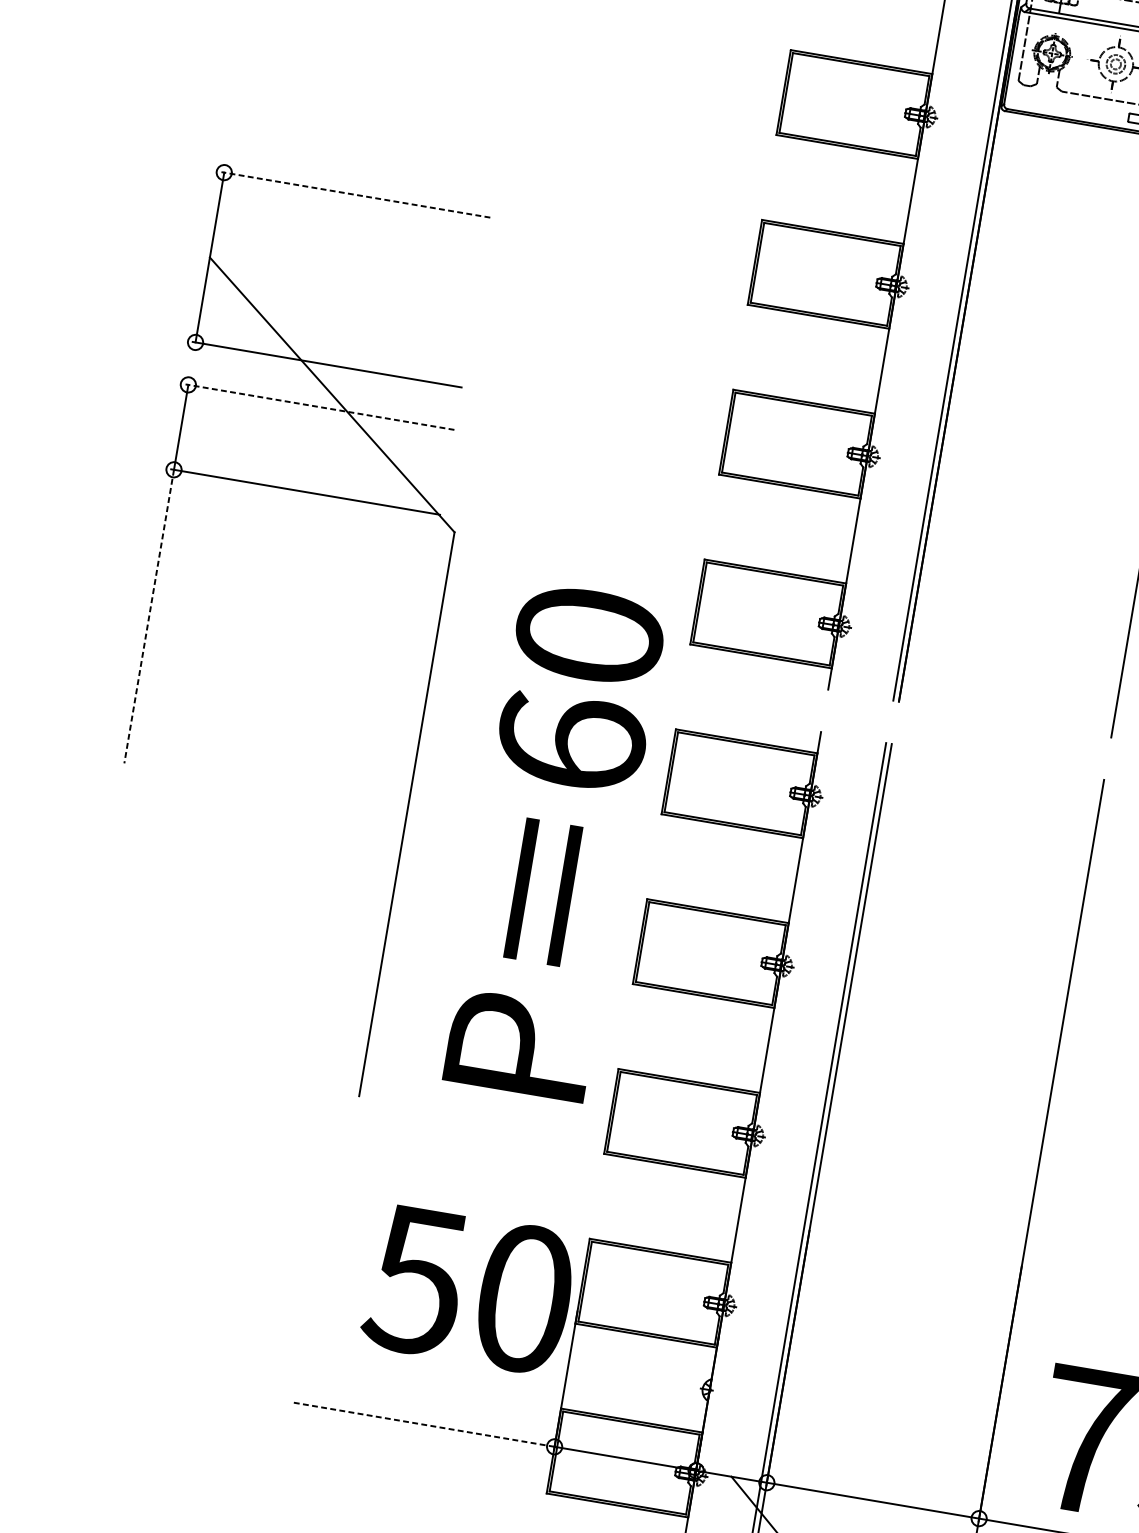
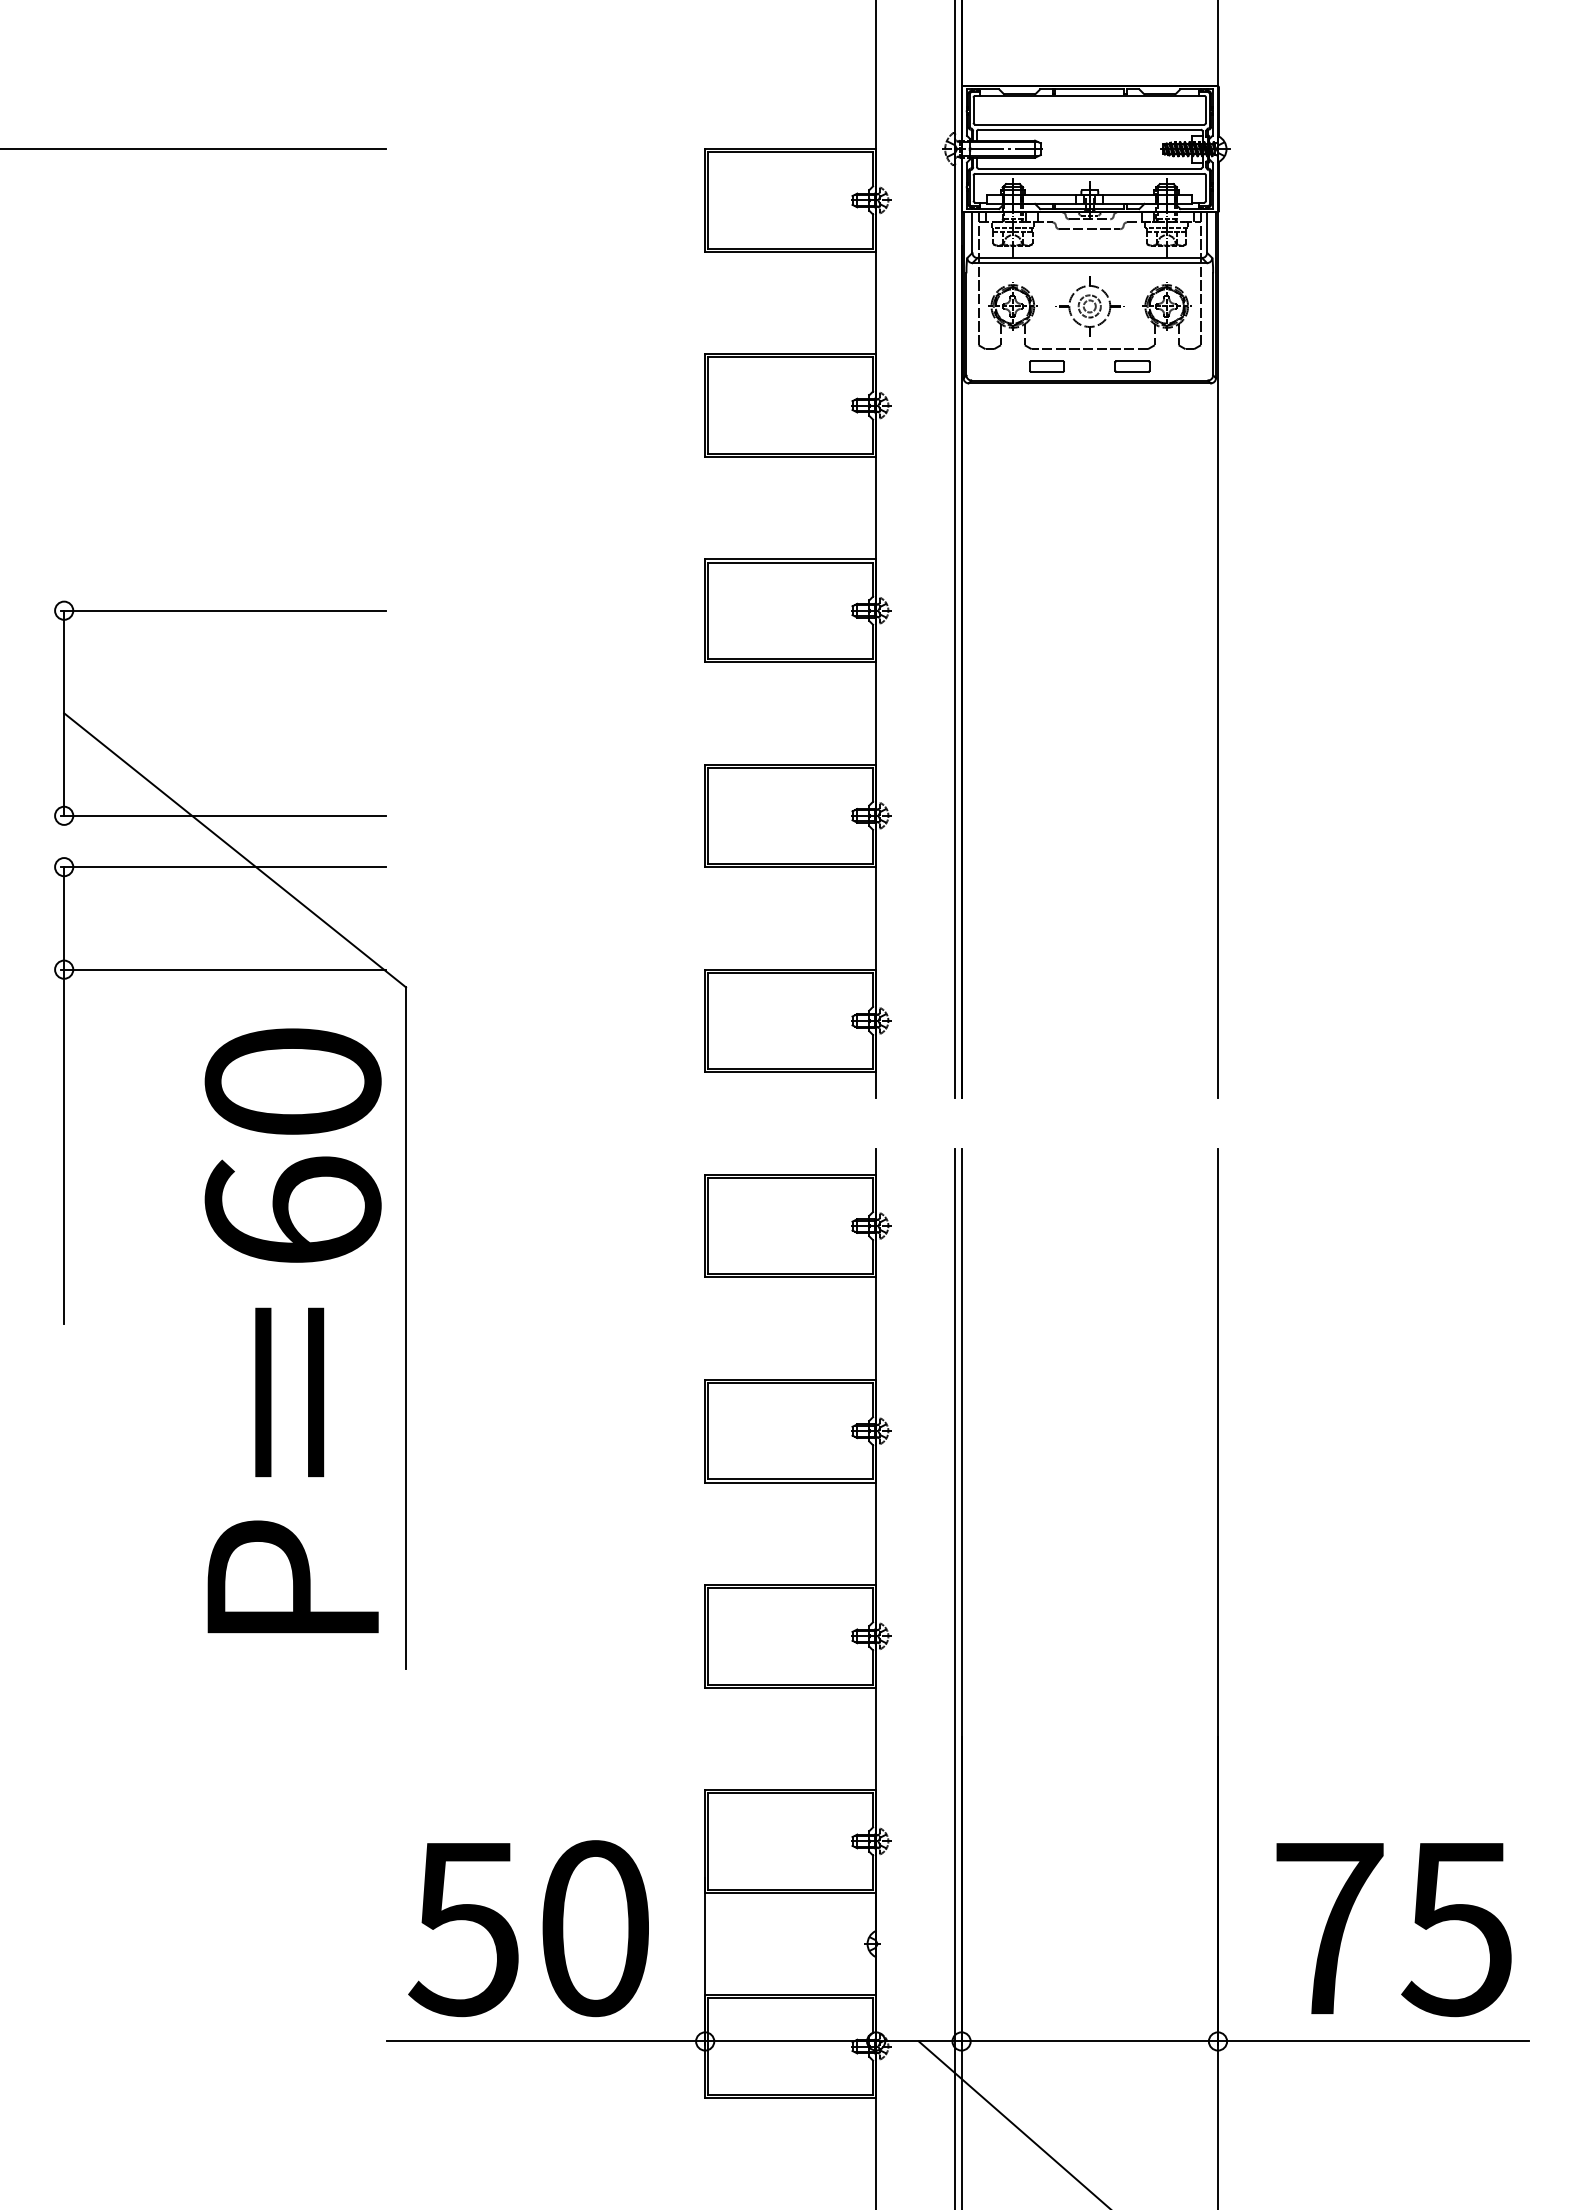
part: (1071, 108) -> (1046, 366), added
line: (355, 194) -> (222, 610), dashed -> solid
line: (319, 407) -> (222, 867), dashed -> solid
line: (149, 617) -> (64, 1147), dashed -> solid
text: (554, 841) -> (292, 1330), moved
text: (469, 1289) -> (528, 1928), moved
line: (422, 1424) -> (545, 2041), dashed -> solid

